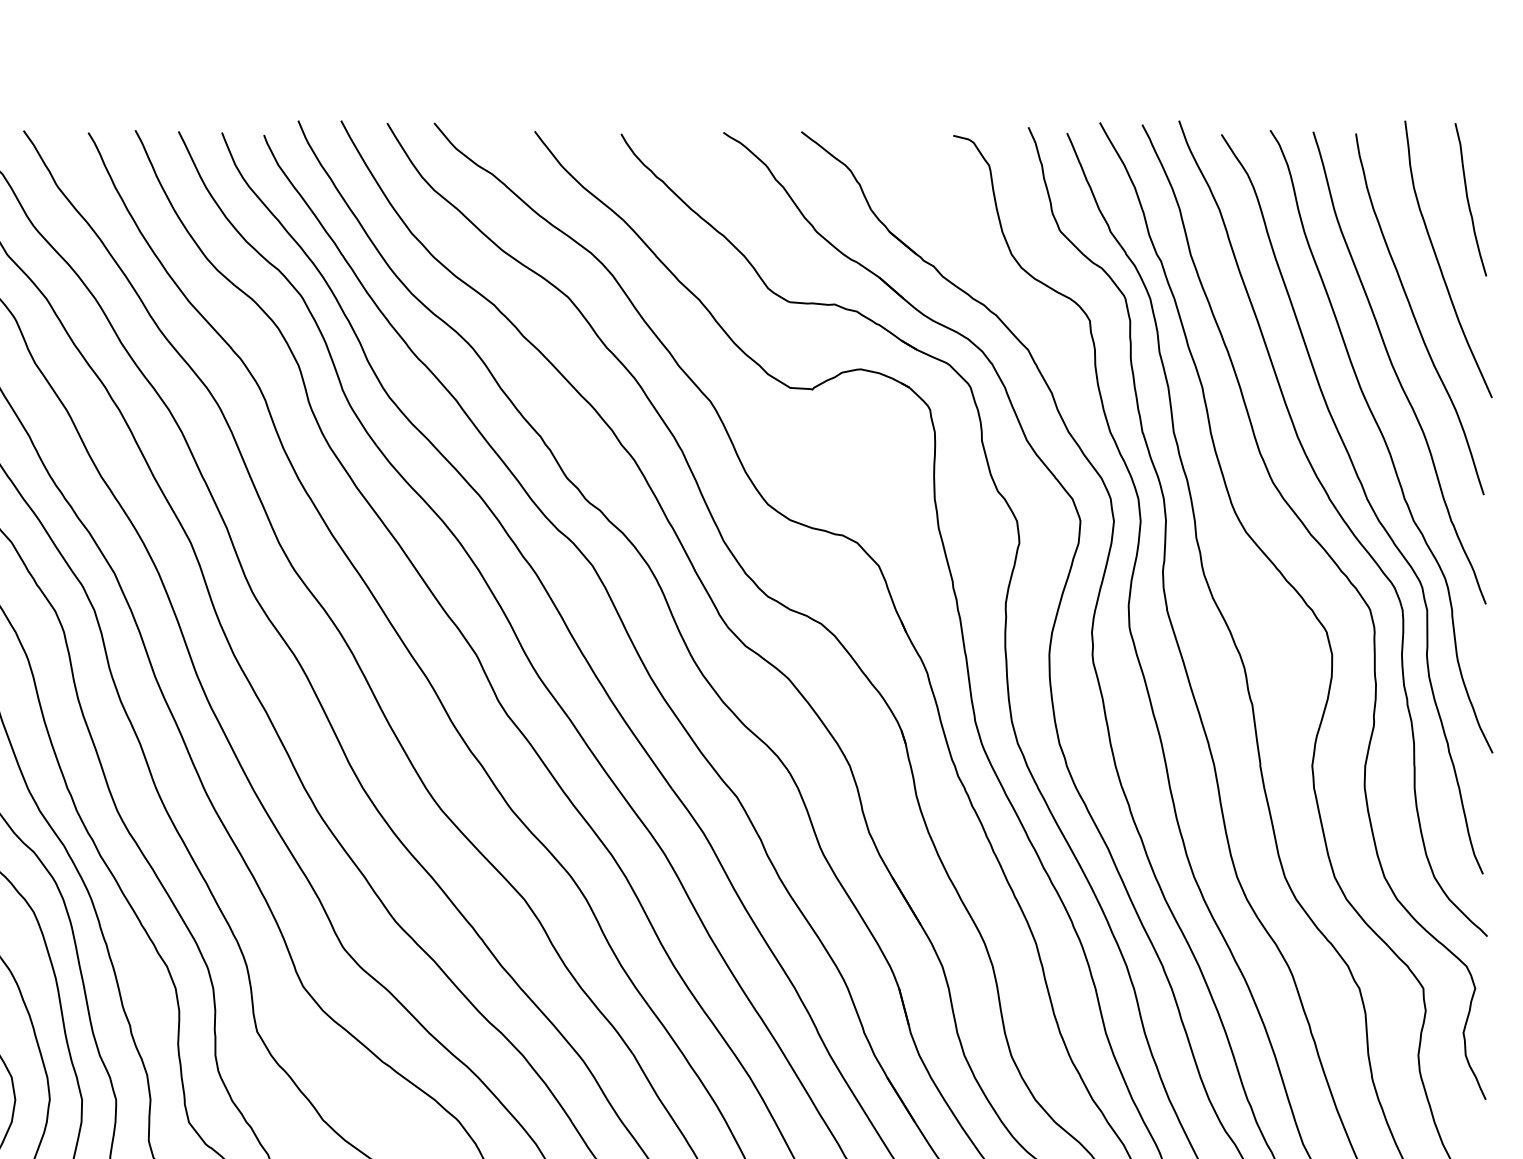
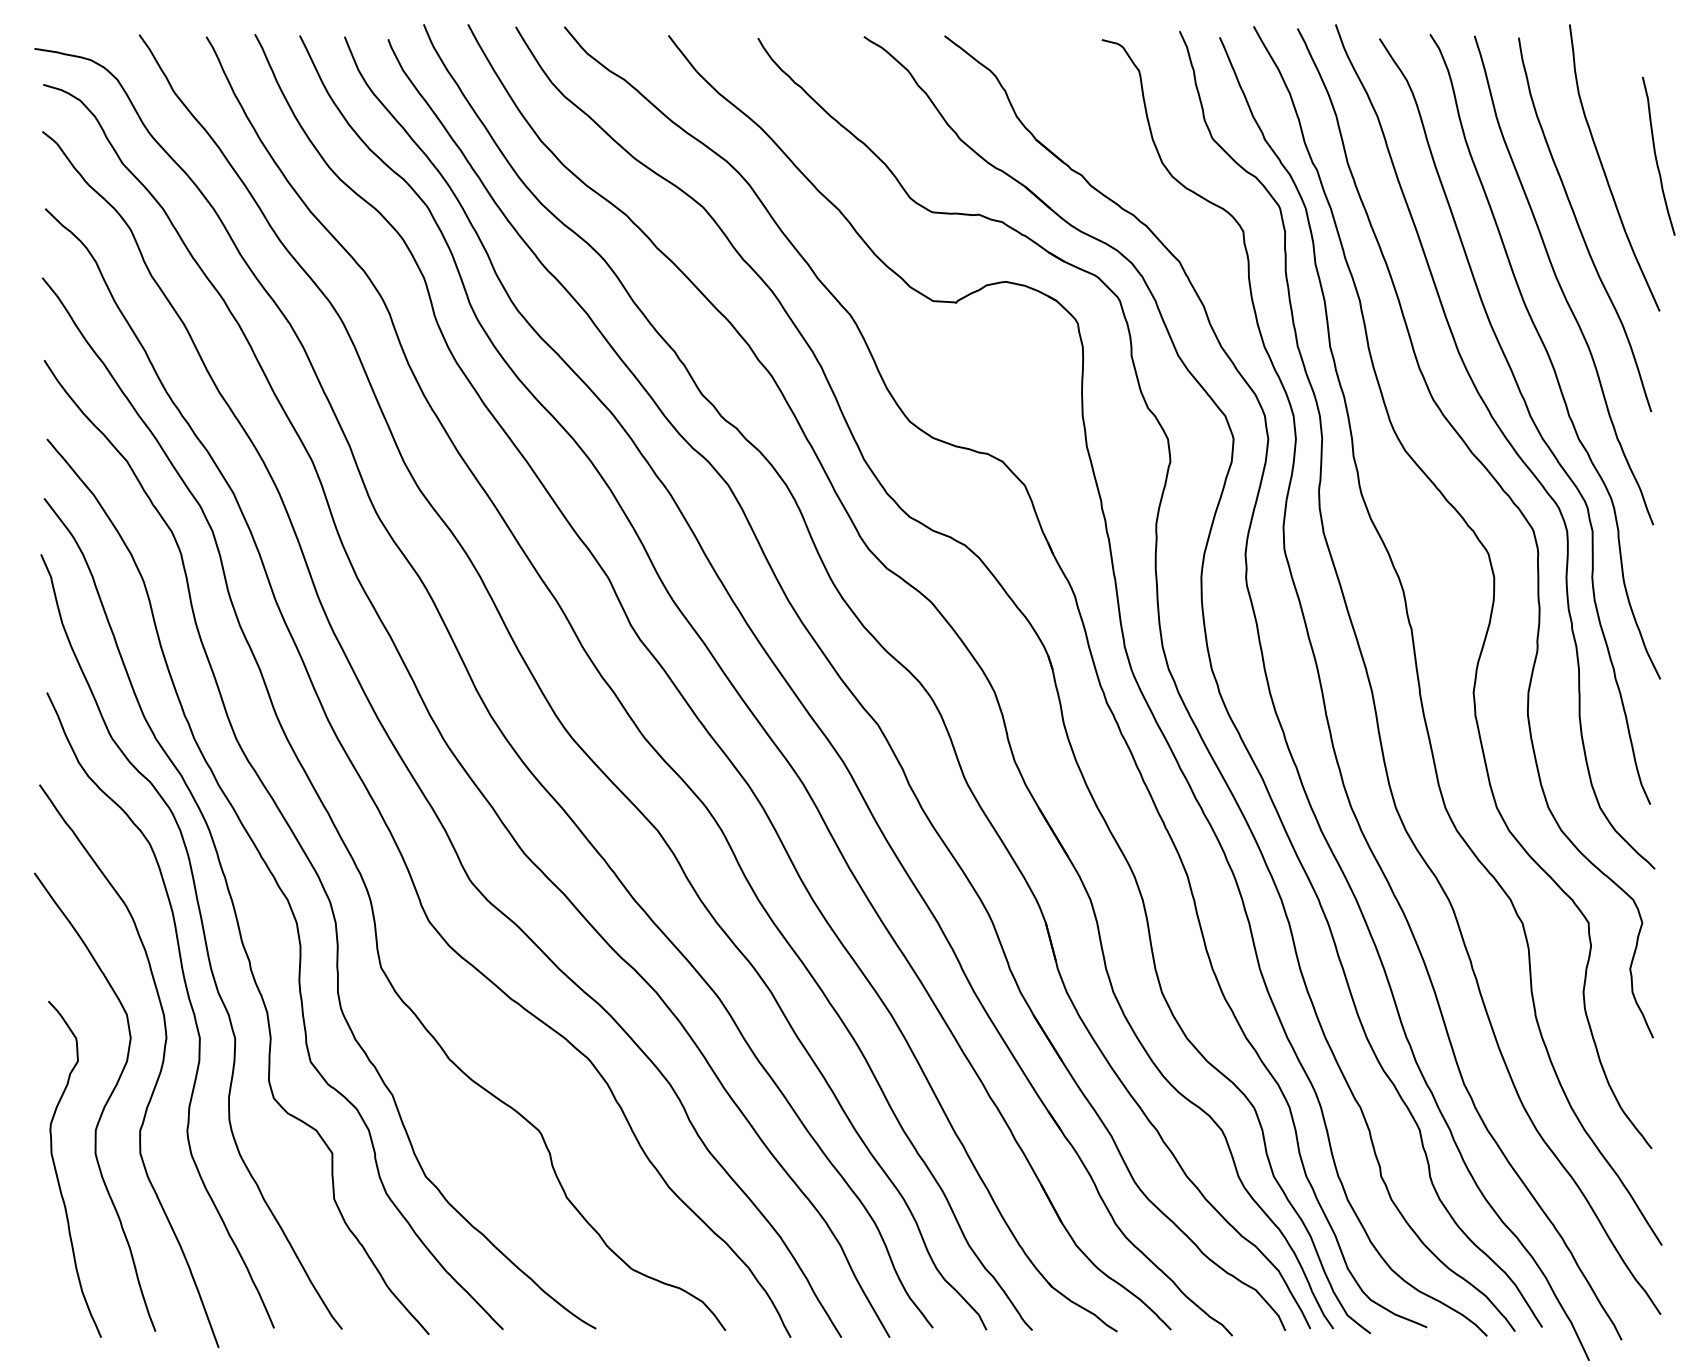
curve: (1468, 199) -> (1656, 155), moved

